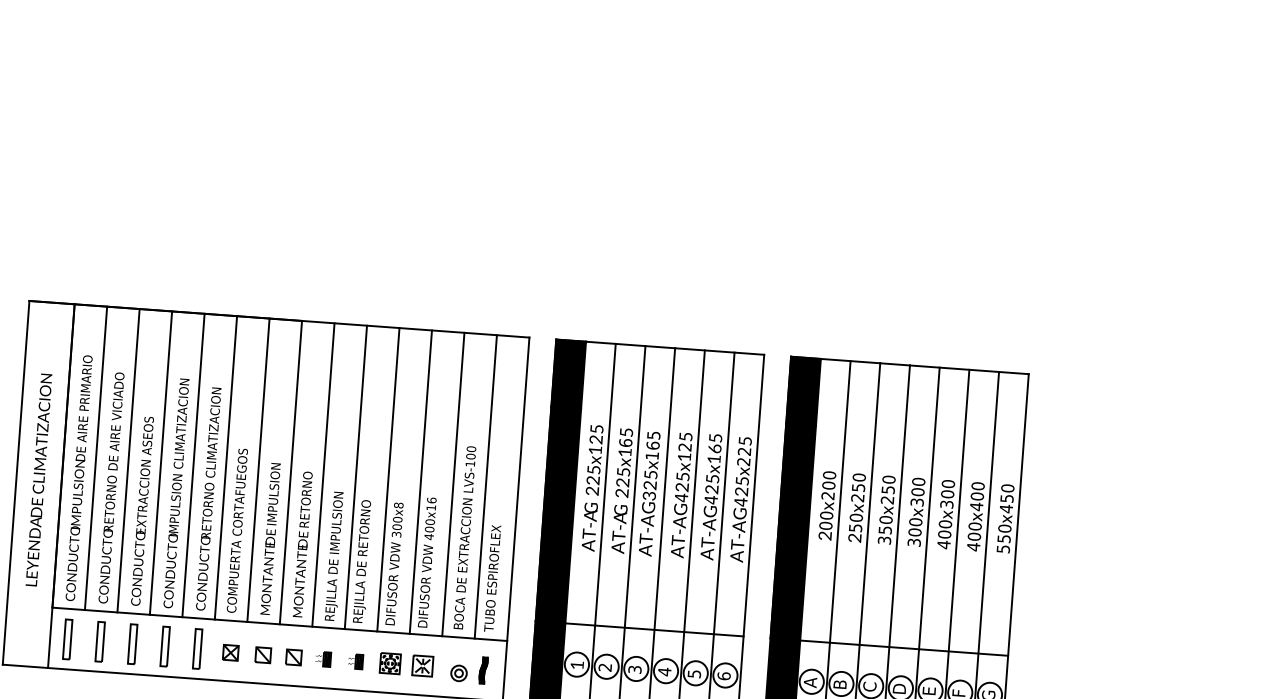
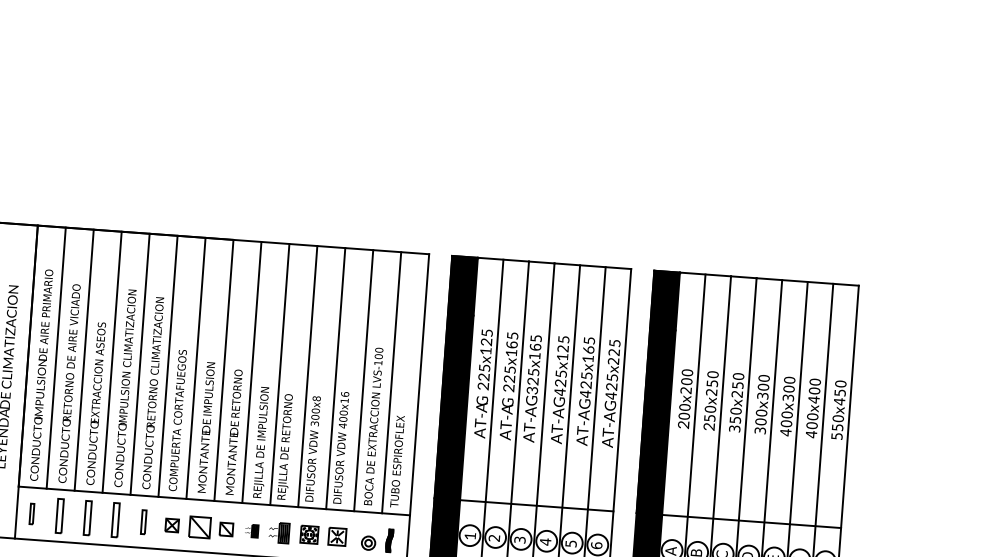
part: (67, 639) -> (31, 514), size x0.6
part: (197, 648) -> (143, 521), size x0.7
part: (263, 655) -> (200, 527), size x1.6
part: (356, 661) -> (280, 532), size x1.6

